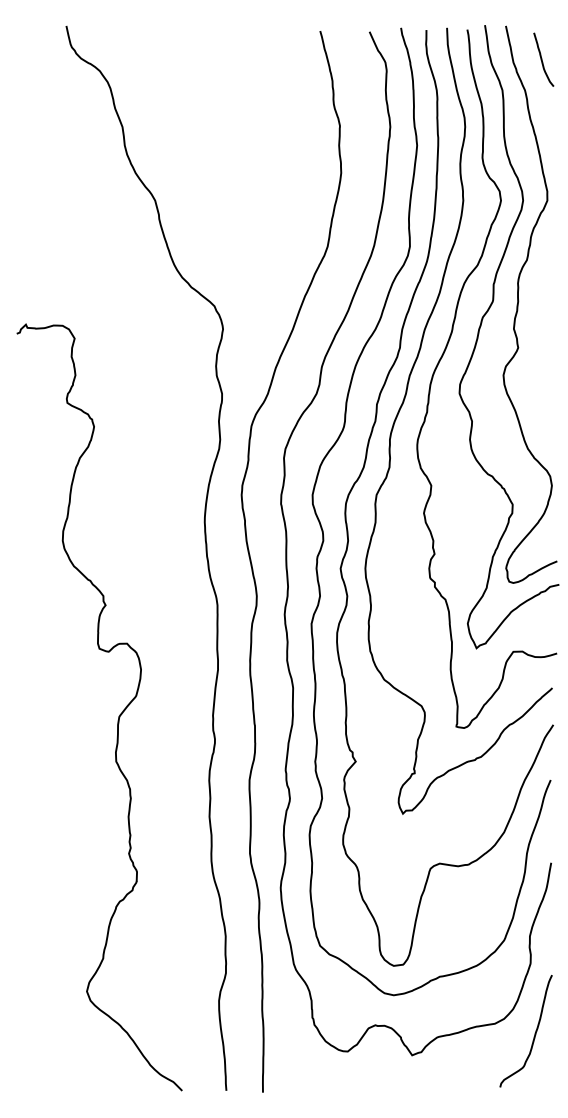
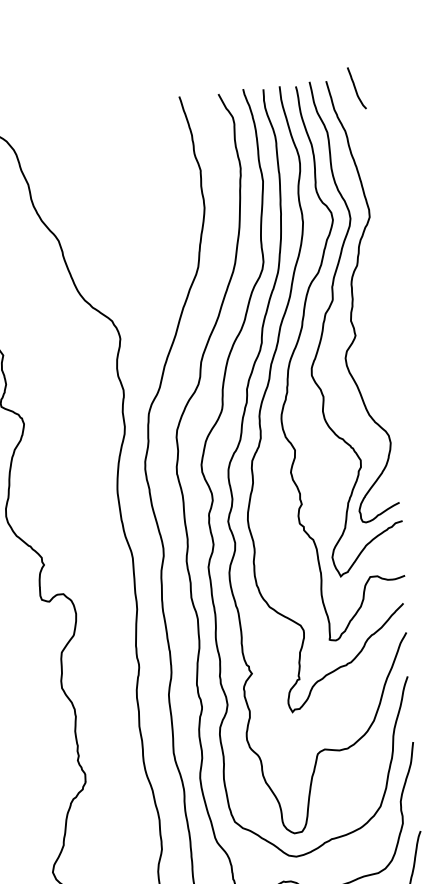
curve: (542, 59) -> (355, 88), moved

